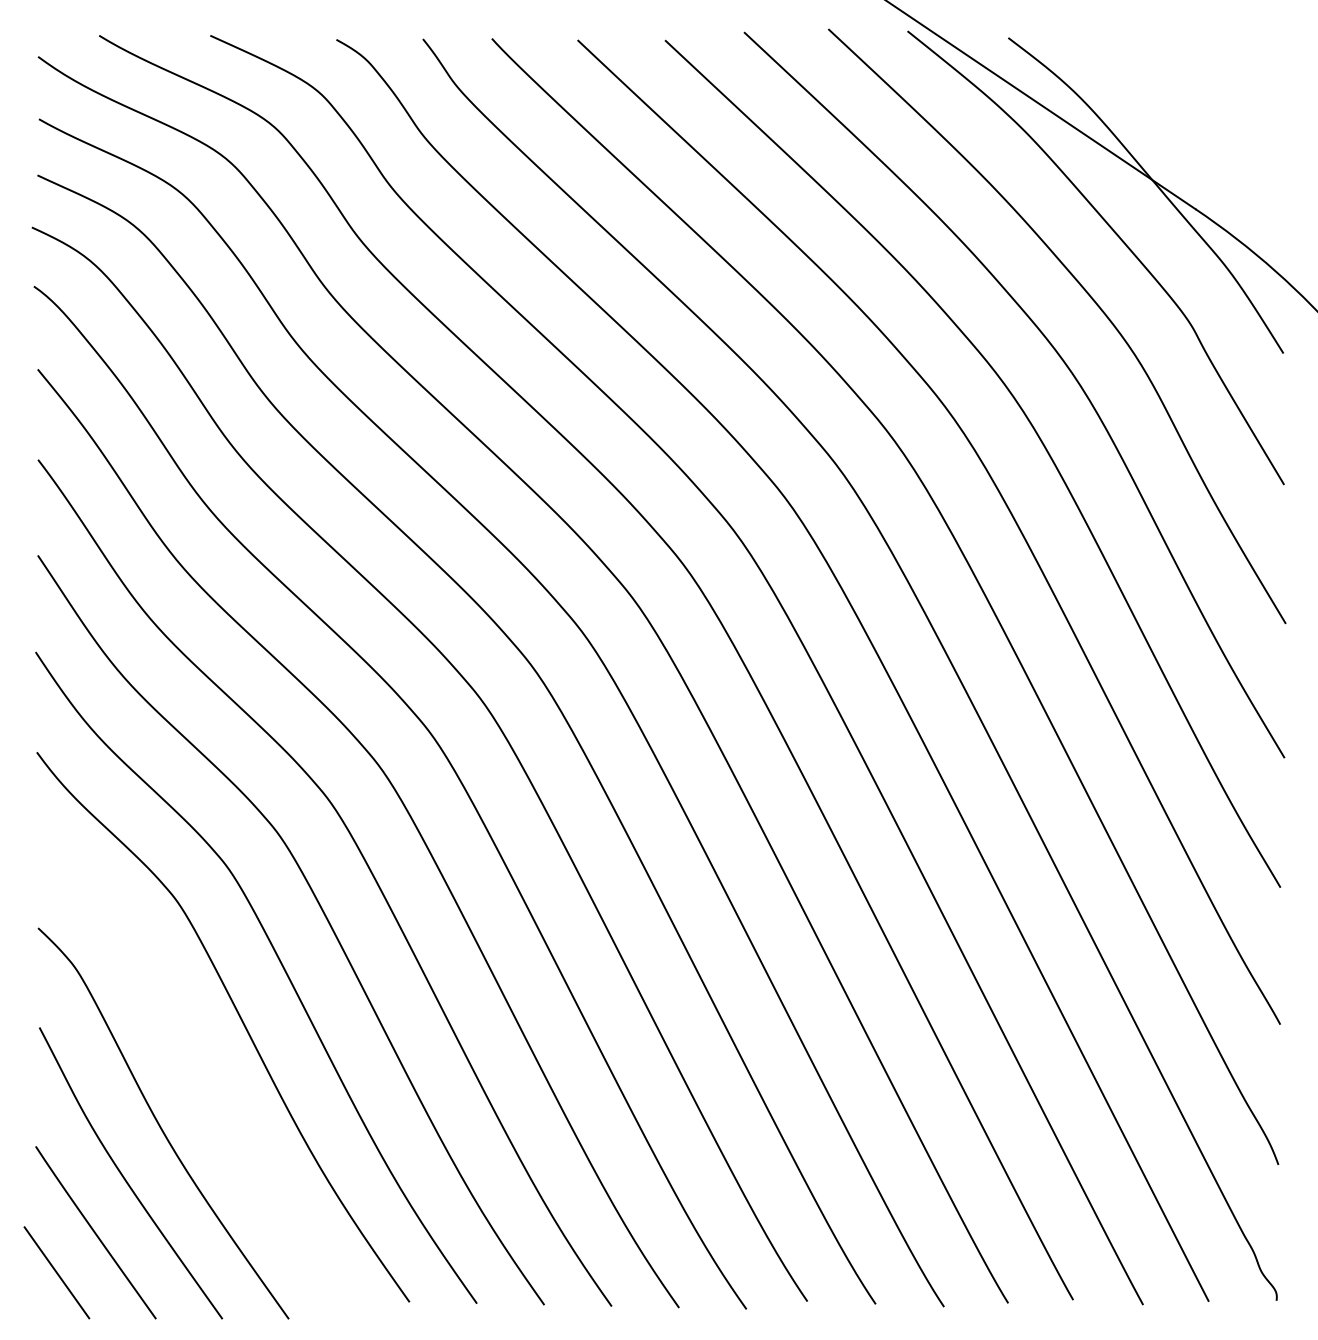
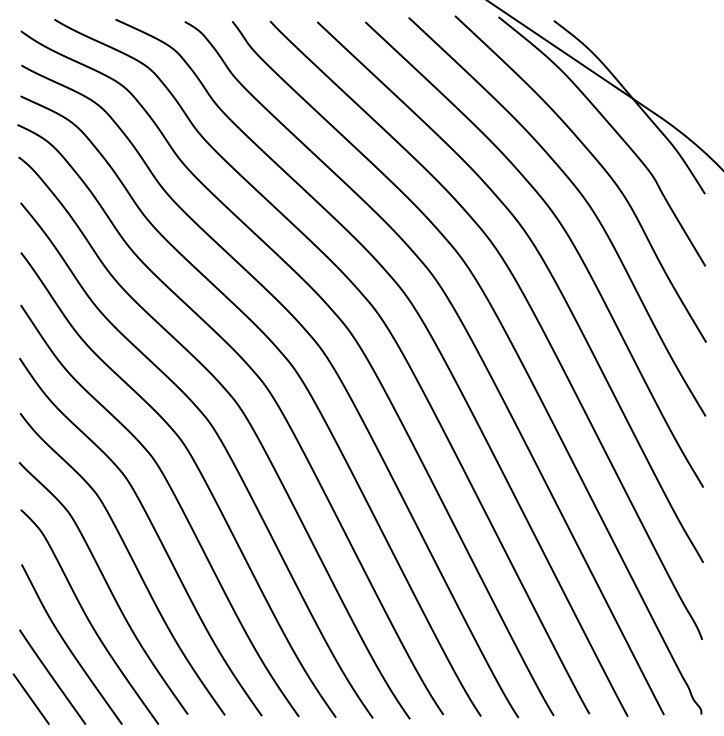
curve: (195, 1069) -> (107, 587), added

